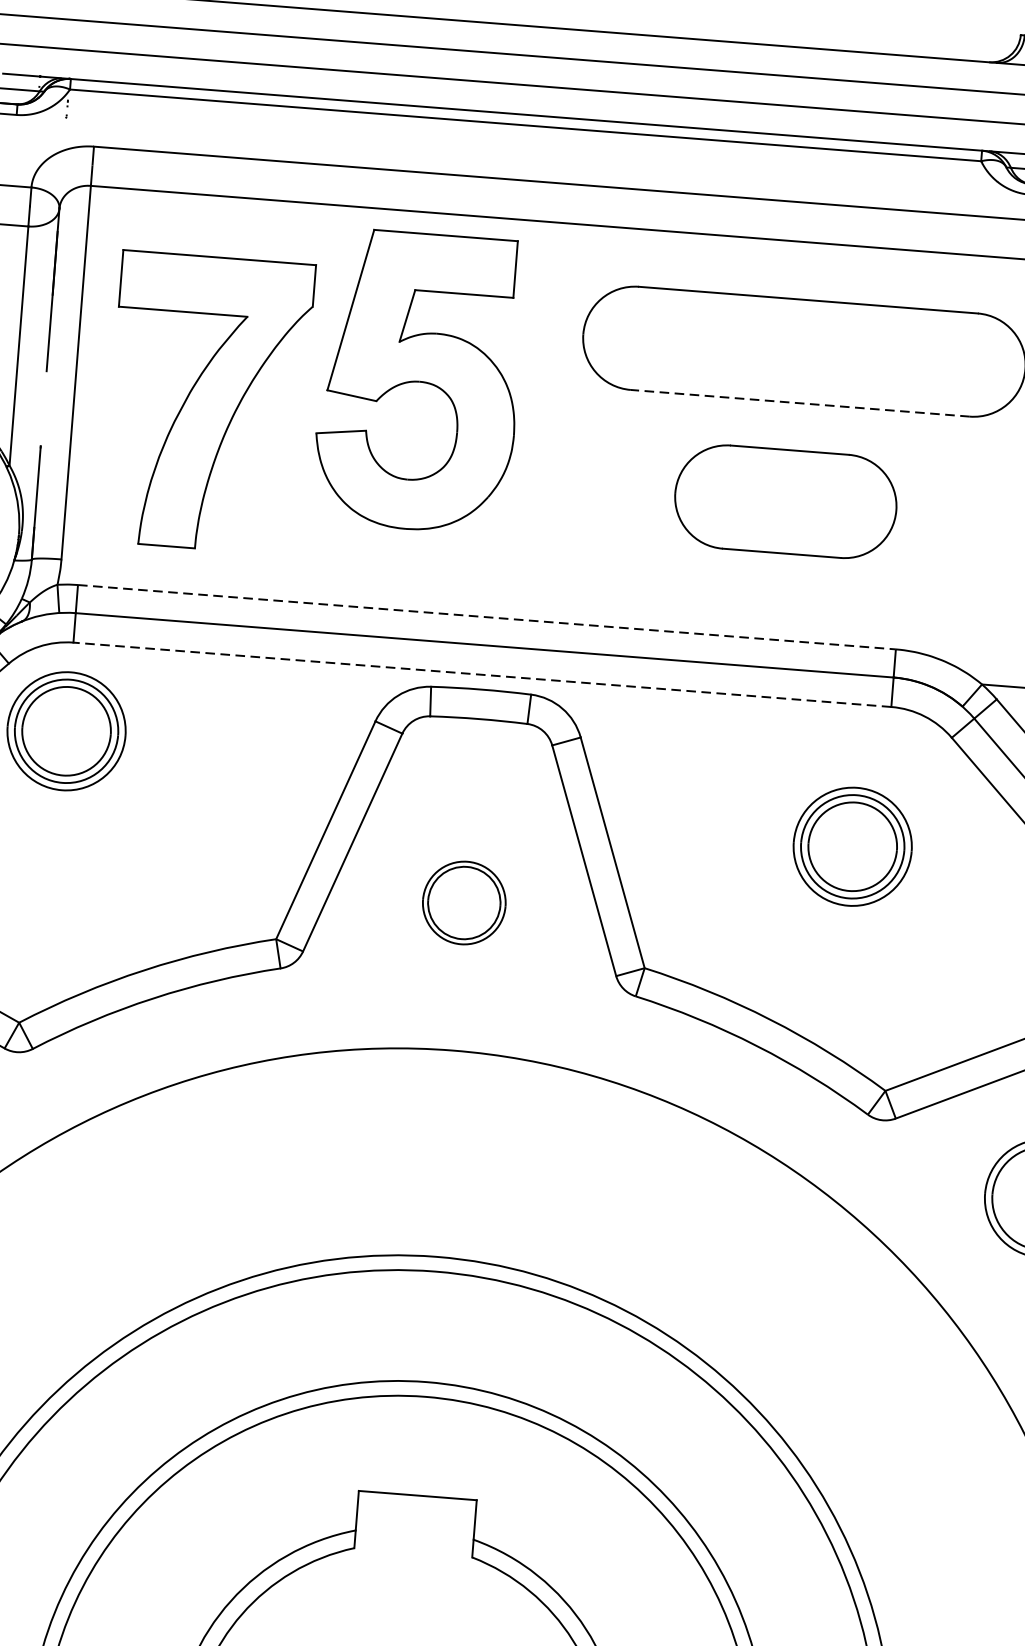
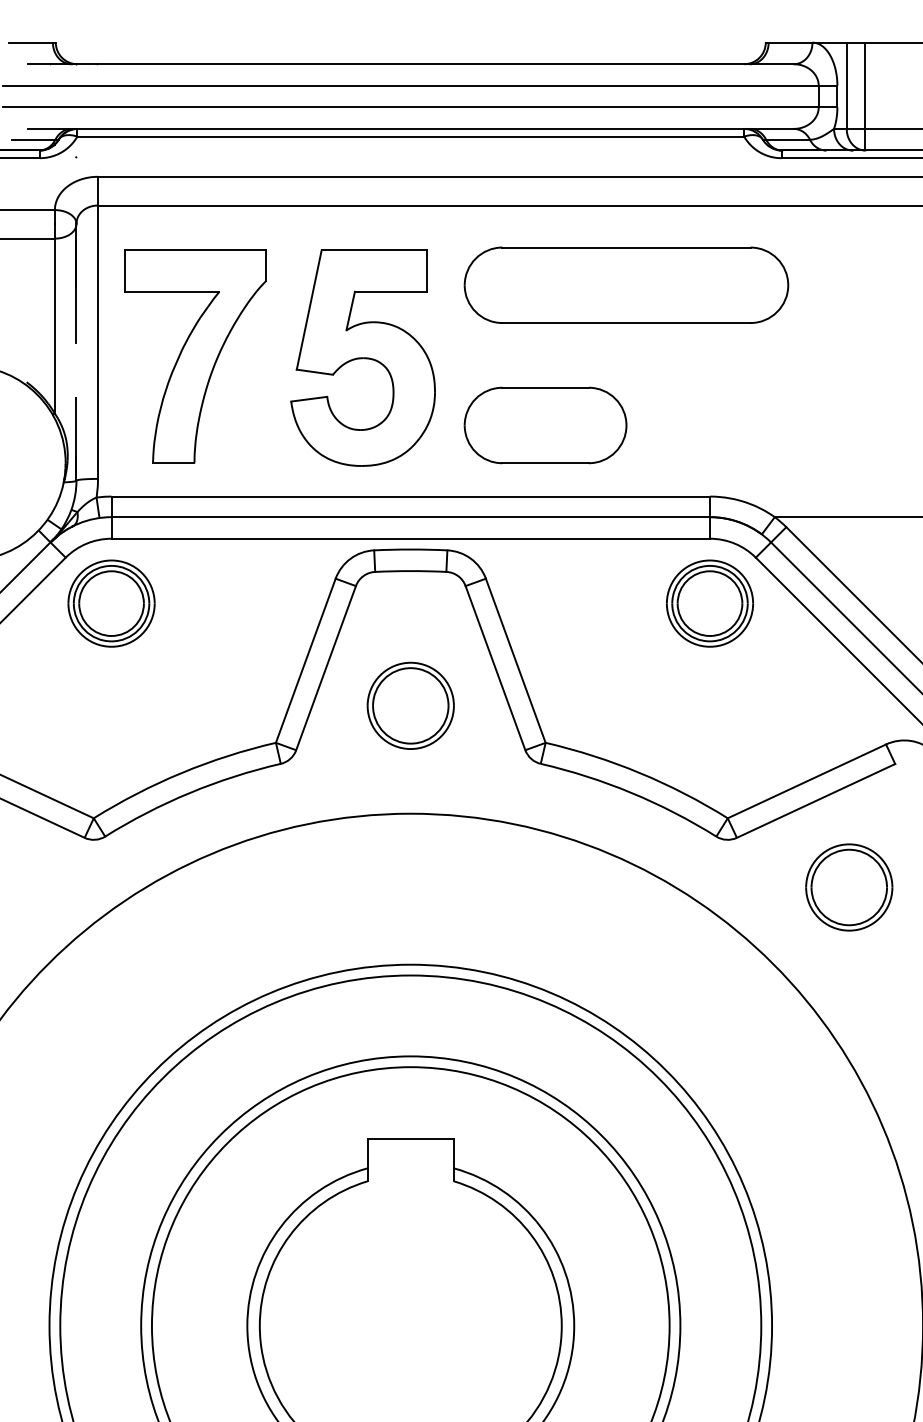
part: (418, 380) -> (362, 357), moved
line: (798, 403) -> (625, 323), dashed -> solid
part: (785, 501) -> (545, 425), moved
line: (487, 617) -> (411, 496), dashed -> solid
line: (482, 674) -> (410, 538), dashed -> solid
part: (852, 846) -> (709, 603), moved
part: (464, 902) -> (410, 705), size x1.43

